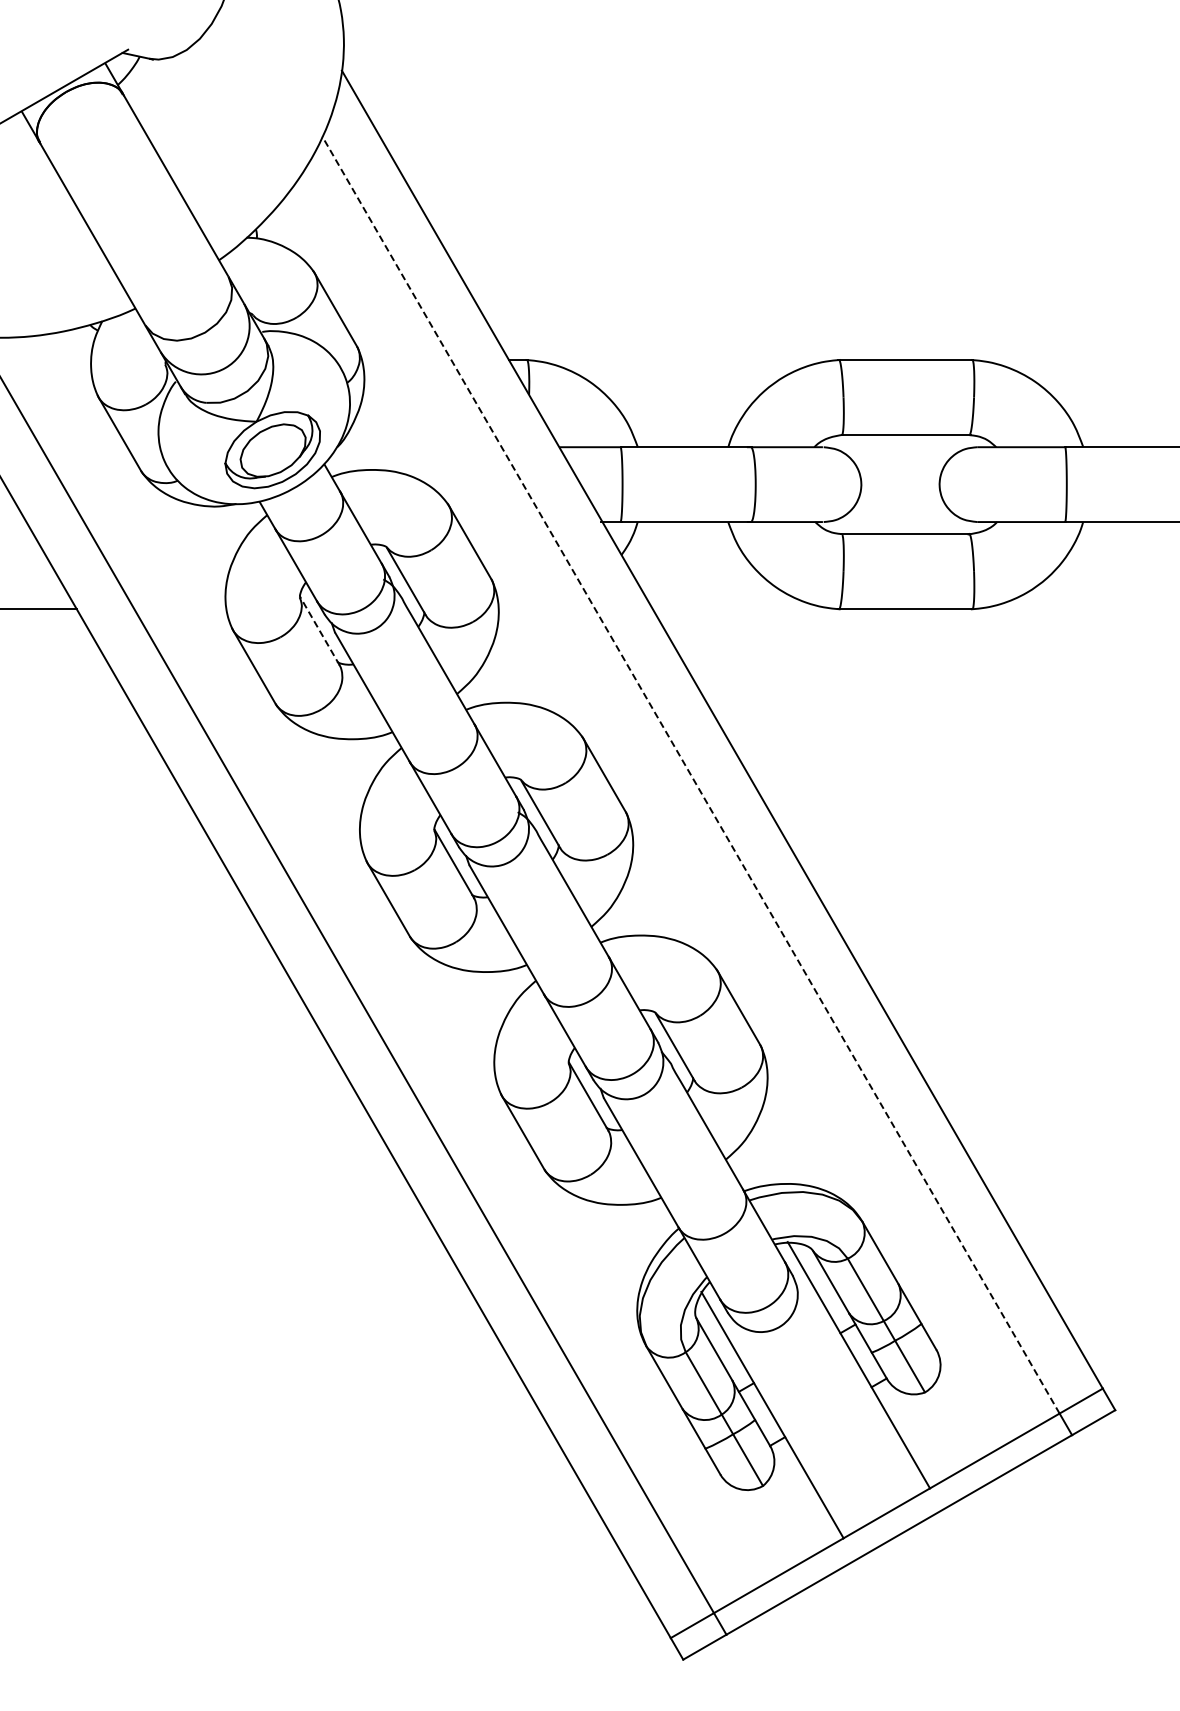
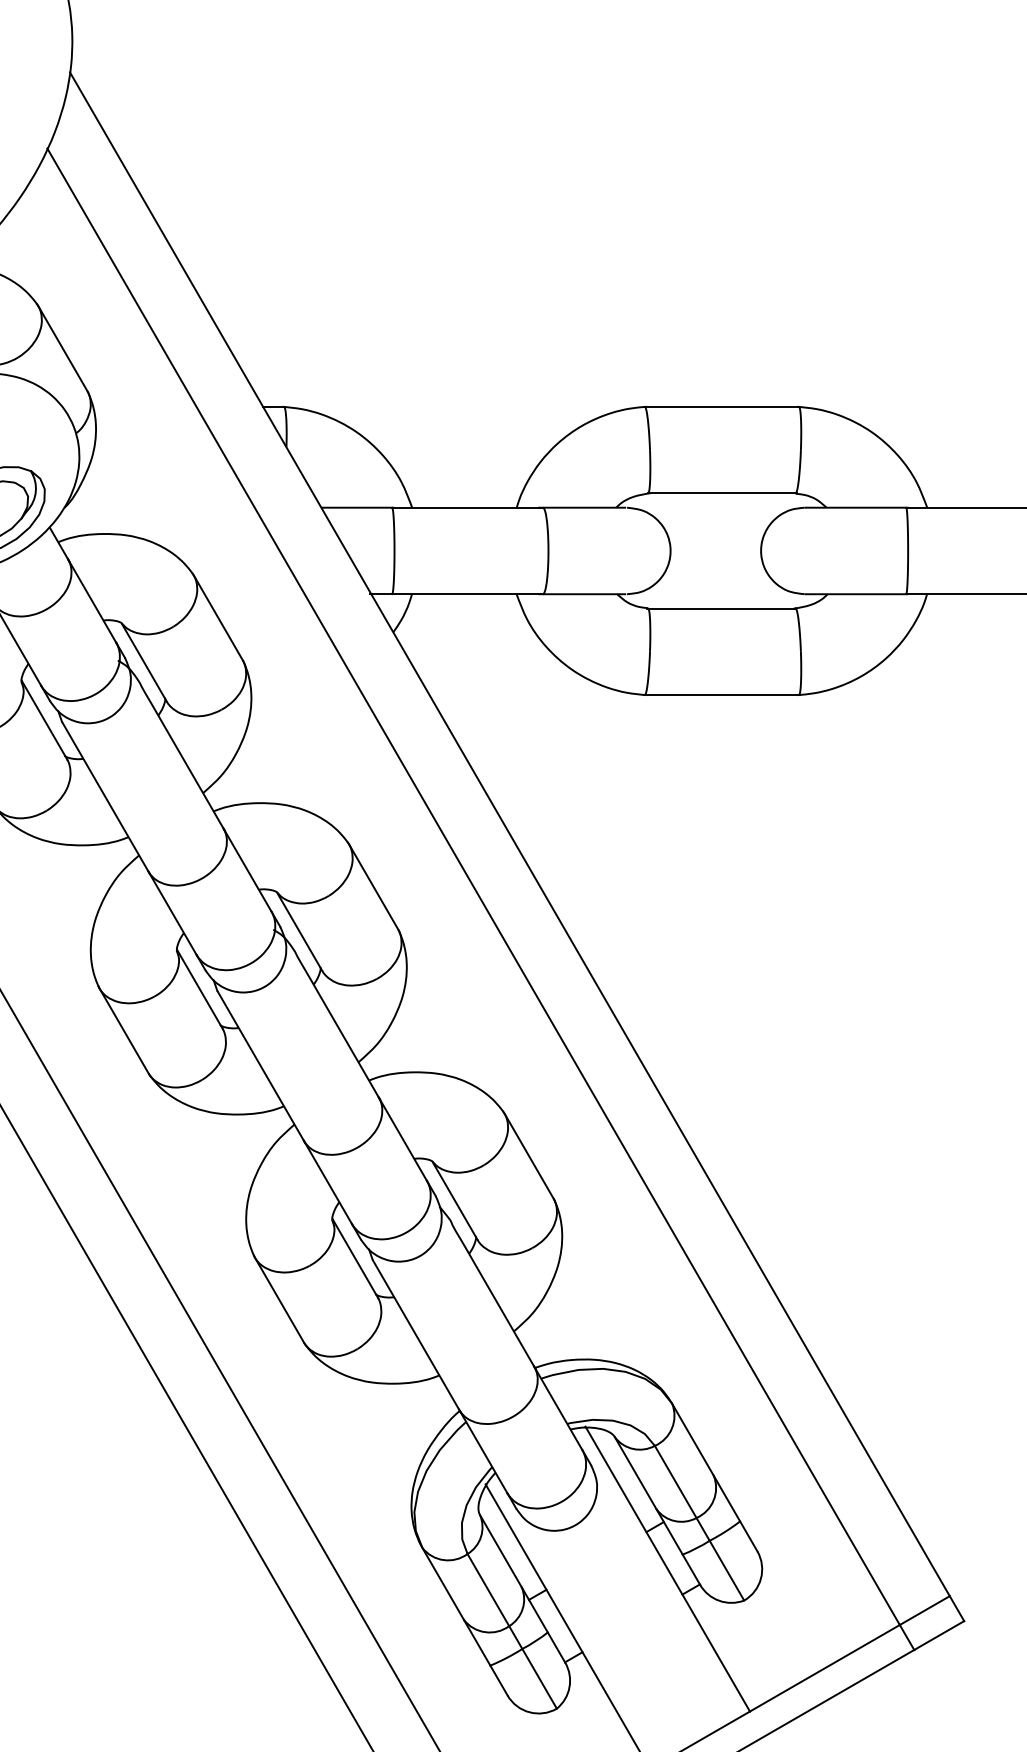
line: (319, 631) -> (44, 720), dashed -> solid
line: (690, 774) -> (473, 886), dashed -> solid

